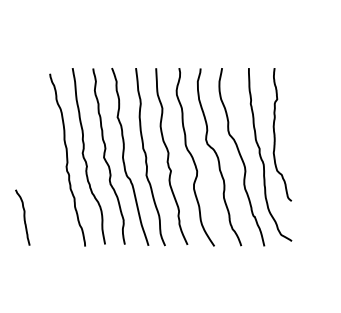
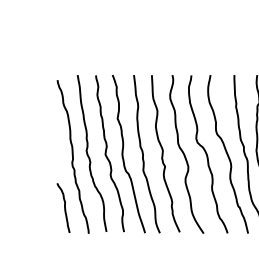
curve: (23, 217) -> (64, 207), moved

